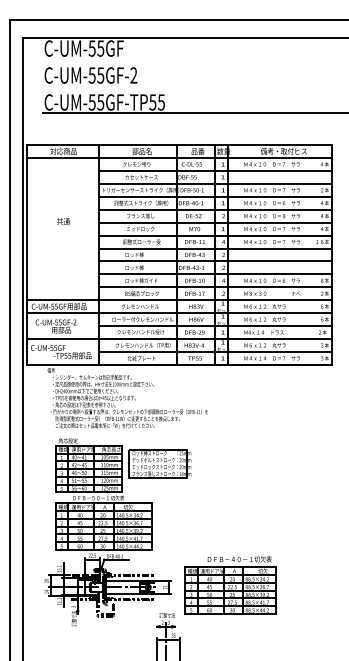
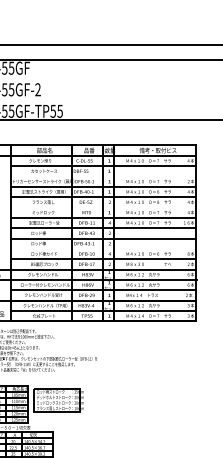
line: (215, 183) -> (103, 176), removed
line: (215, 222) -> (103, 207), removed
line: (215, 274) -> (103, 248), removed

